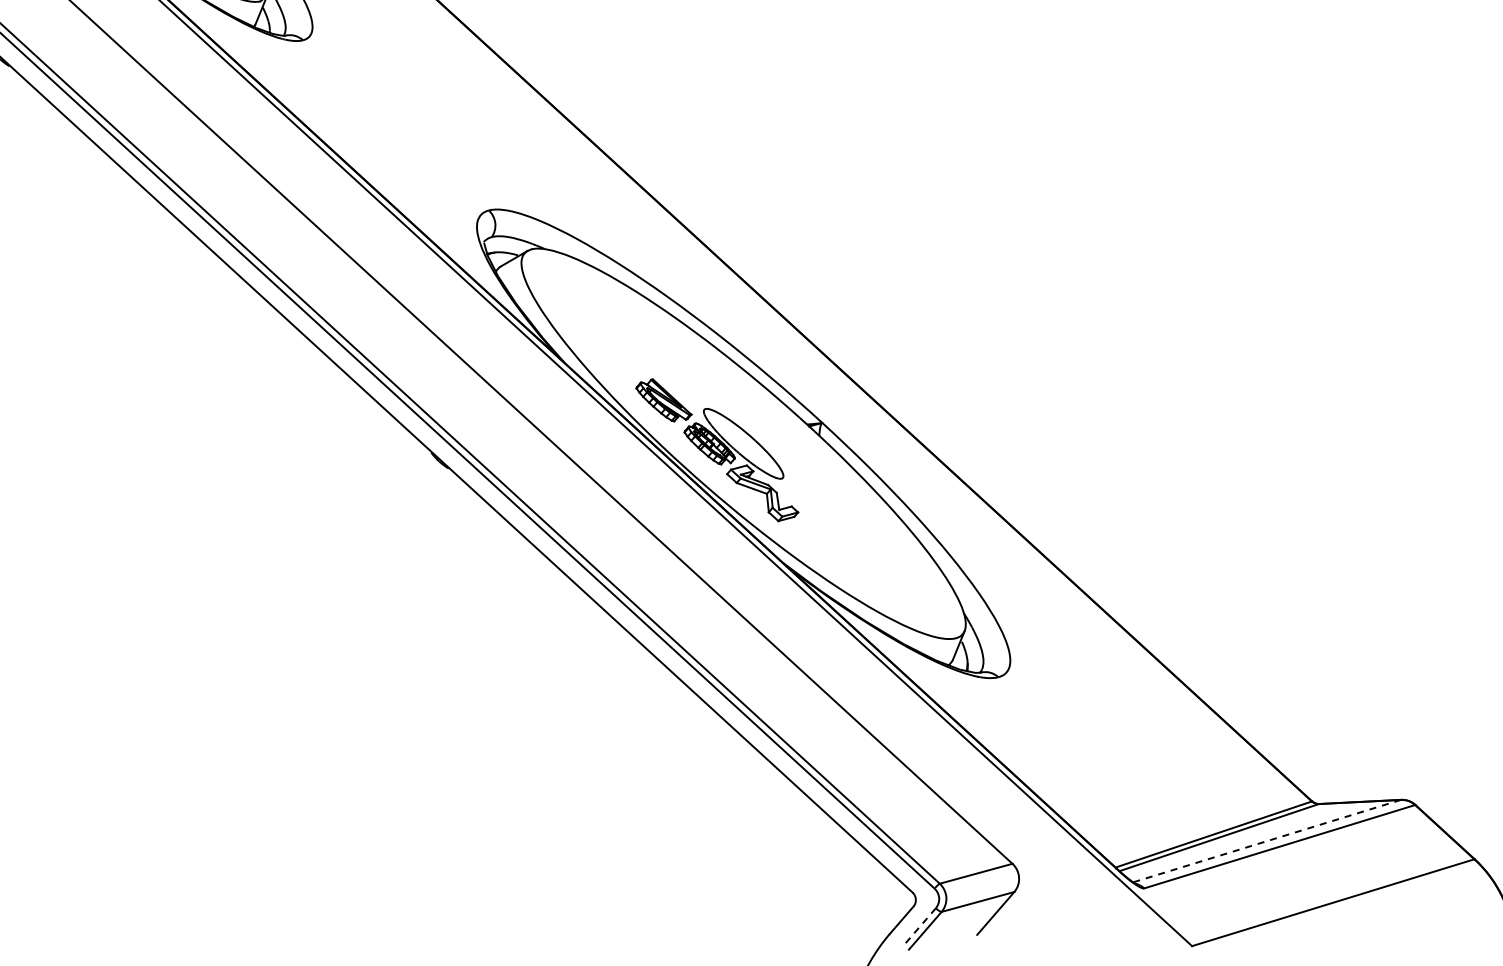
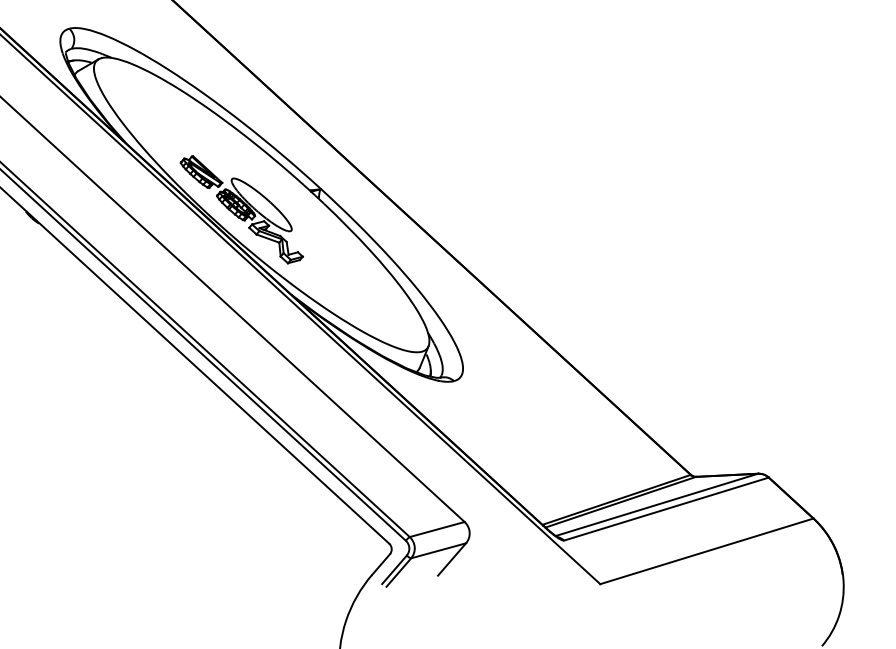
line: (1266, 841) -> (656, 505), dashed -> solid
line: (919, 927) -> (394, 570), dashed -> solid

